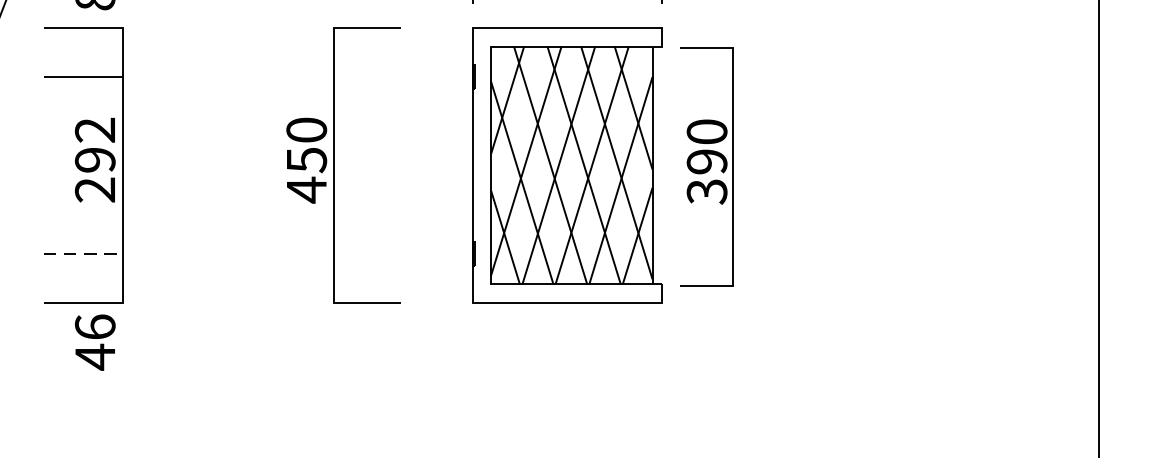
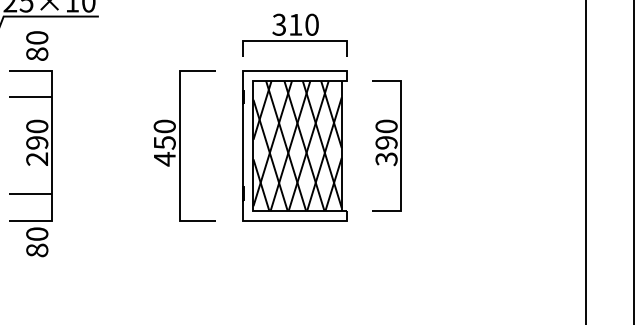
text: (95, 130) -> (37, 126), 292 -> 290
part: (342, 164) -> (184, 145), moved
part: (706, 166) -> (386, 145), moved
line: (82, 254) -> (30, 194), dashed -> solid
text: (95, 342) -> (37, 242), 46 -> 80

